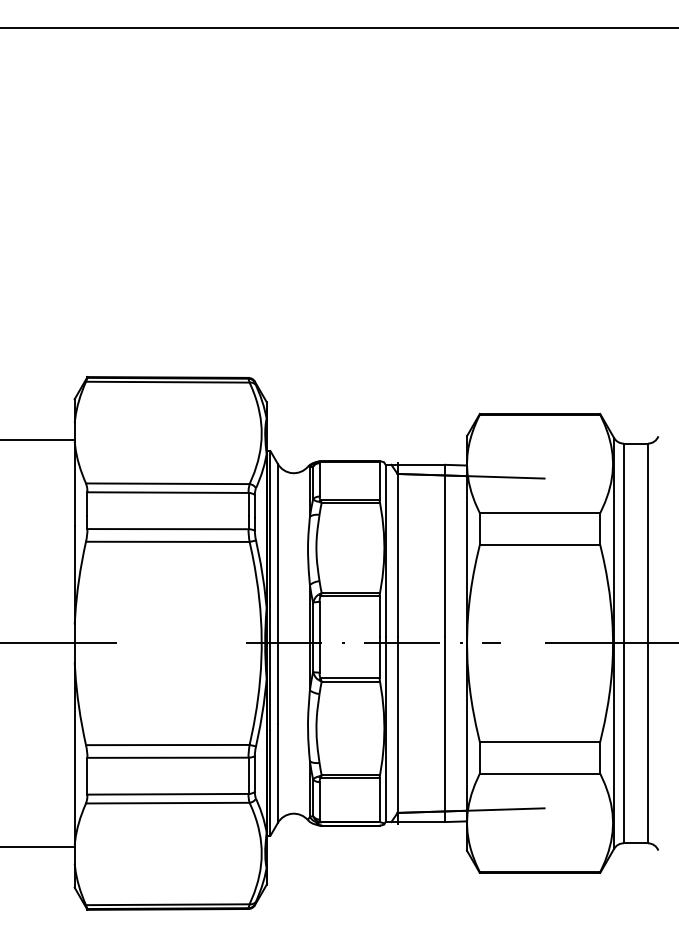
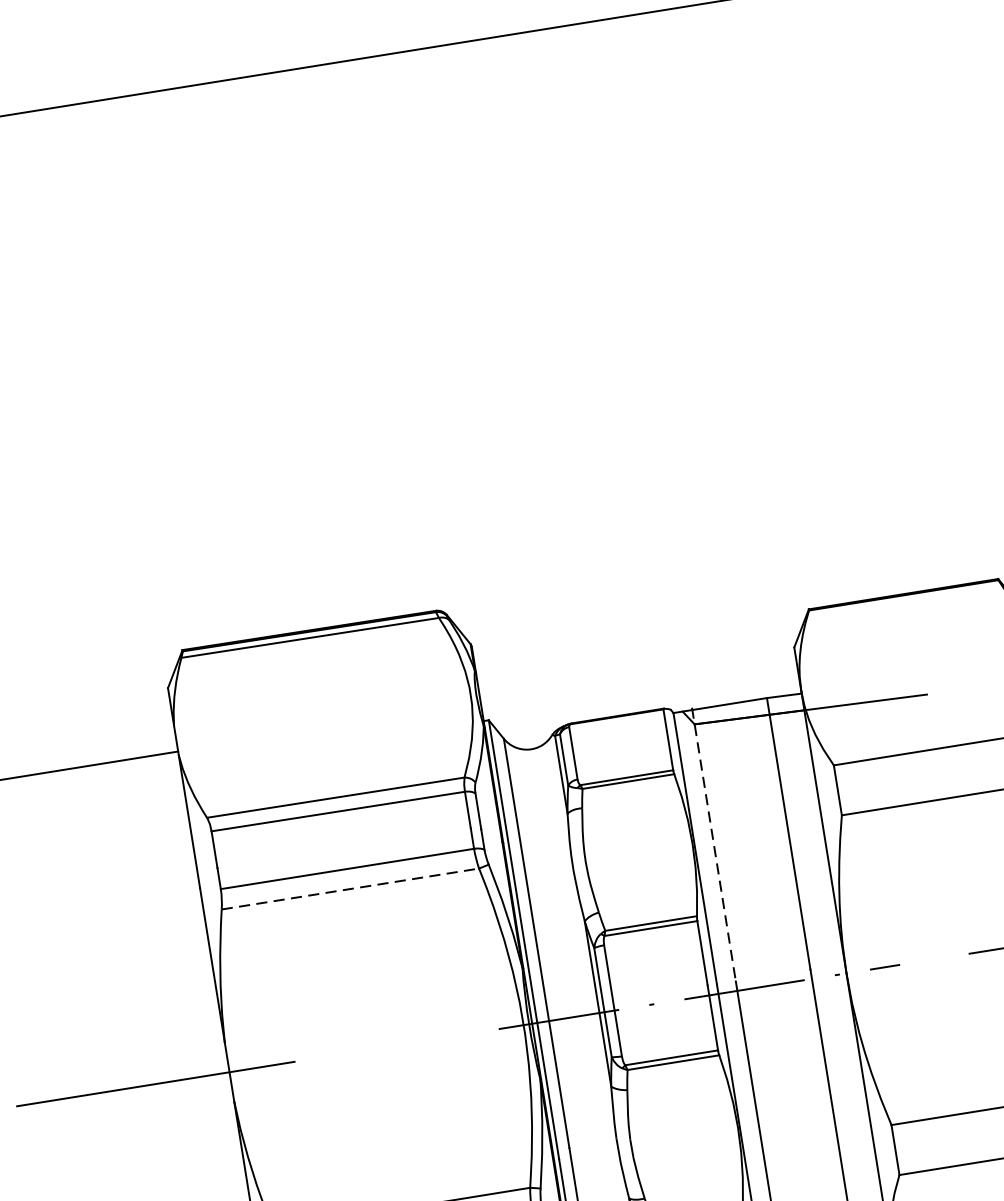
line: (167, 541) -> (349, 888), solid -> dashed
line: (397, 550) -> (713, 844), solid -> dashed

